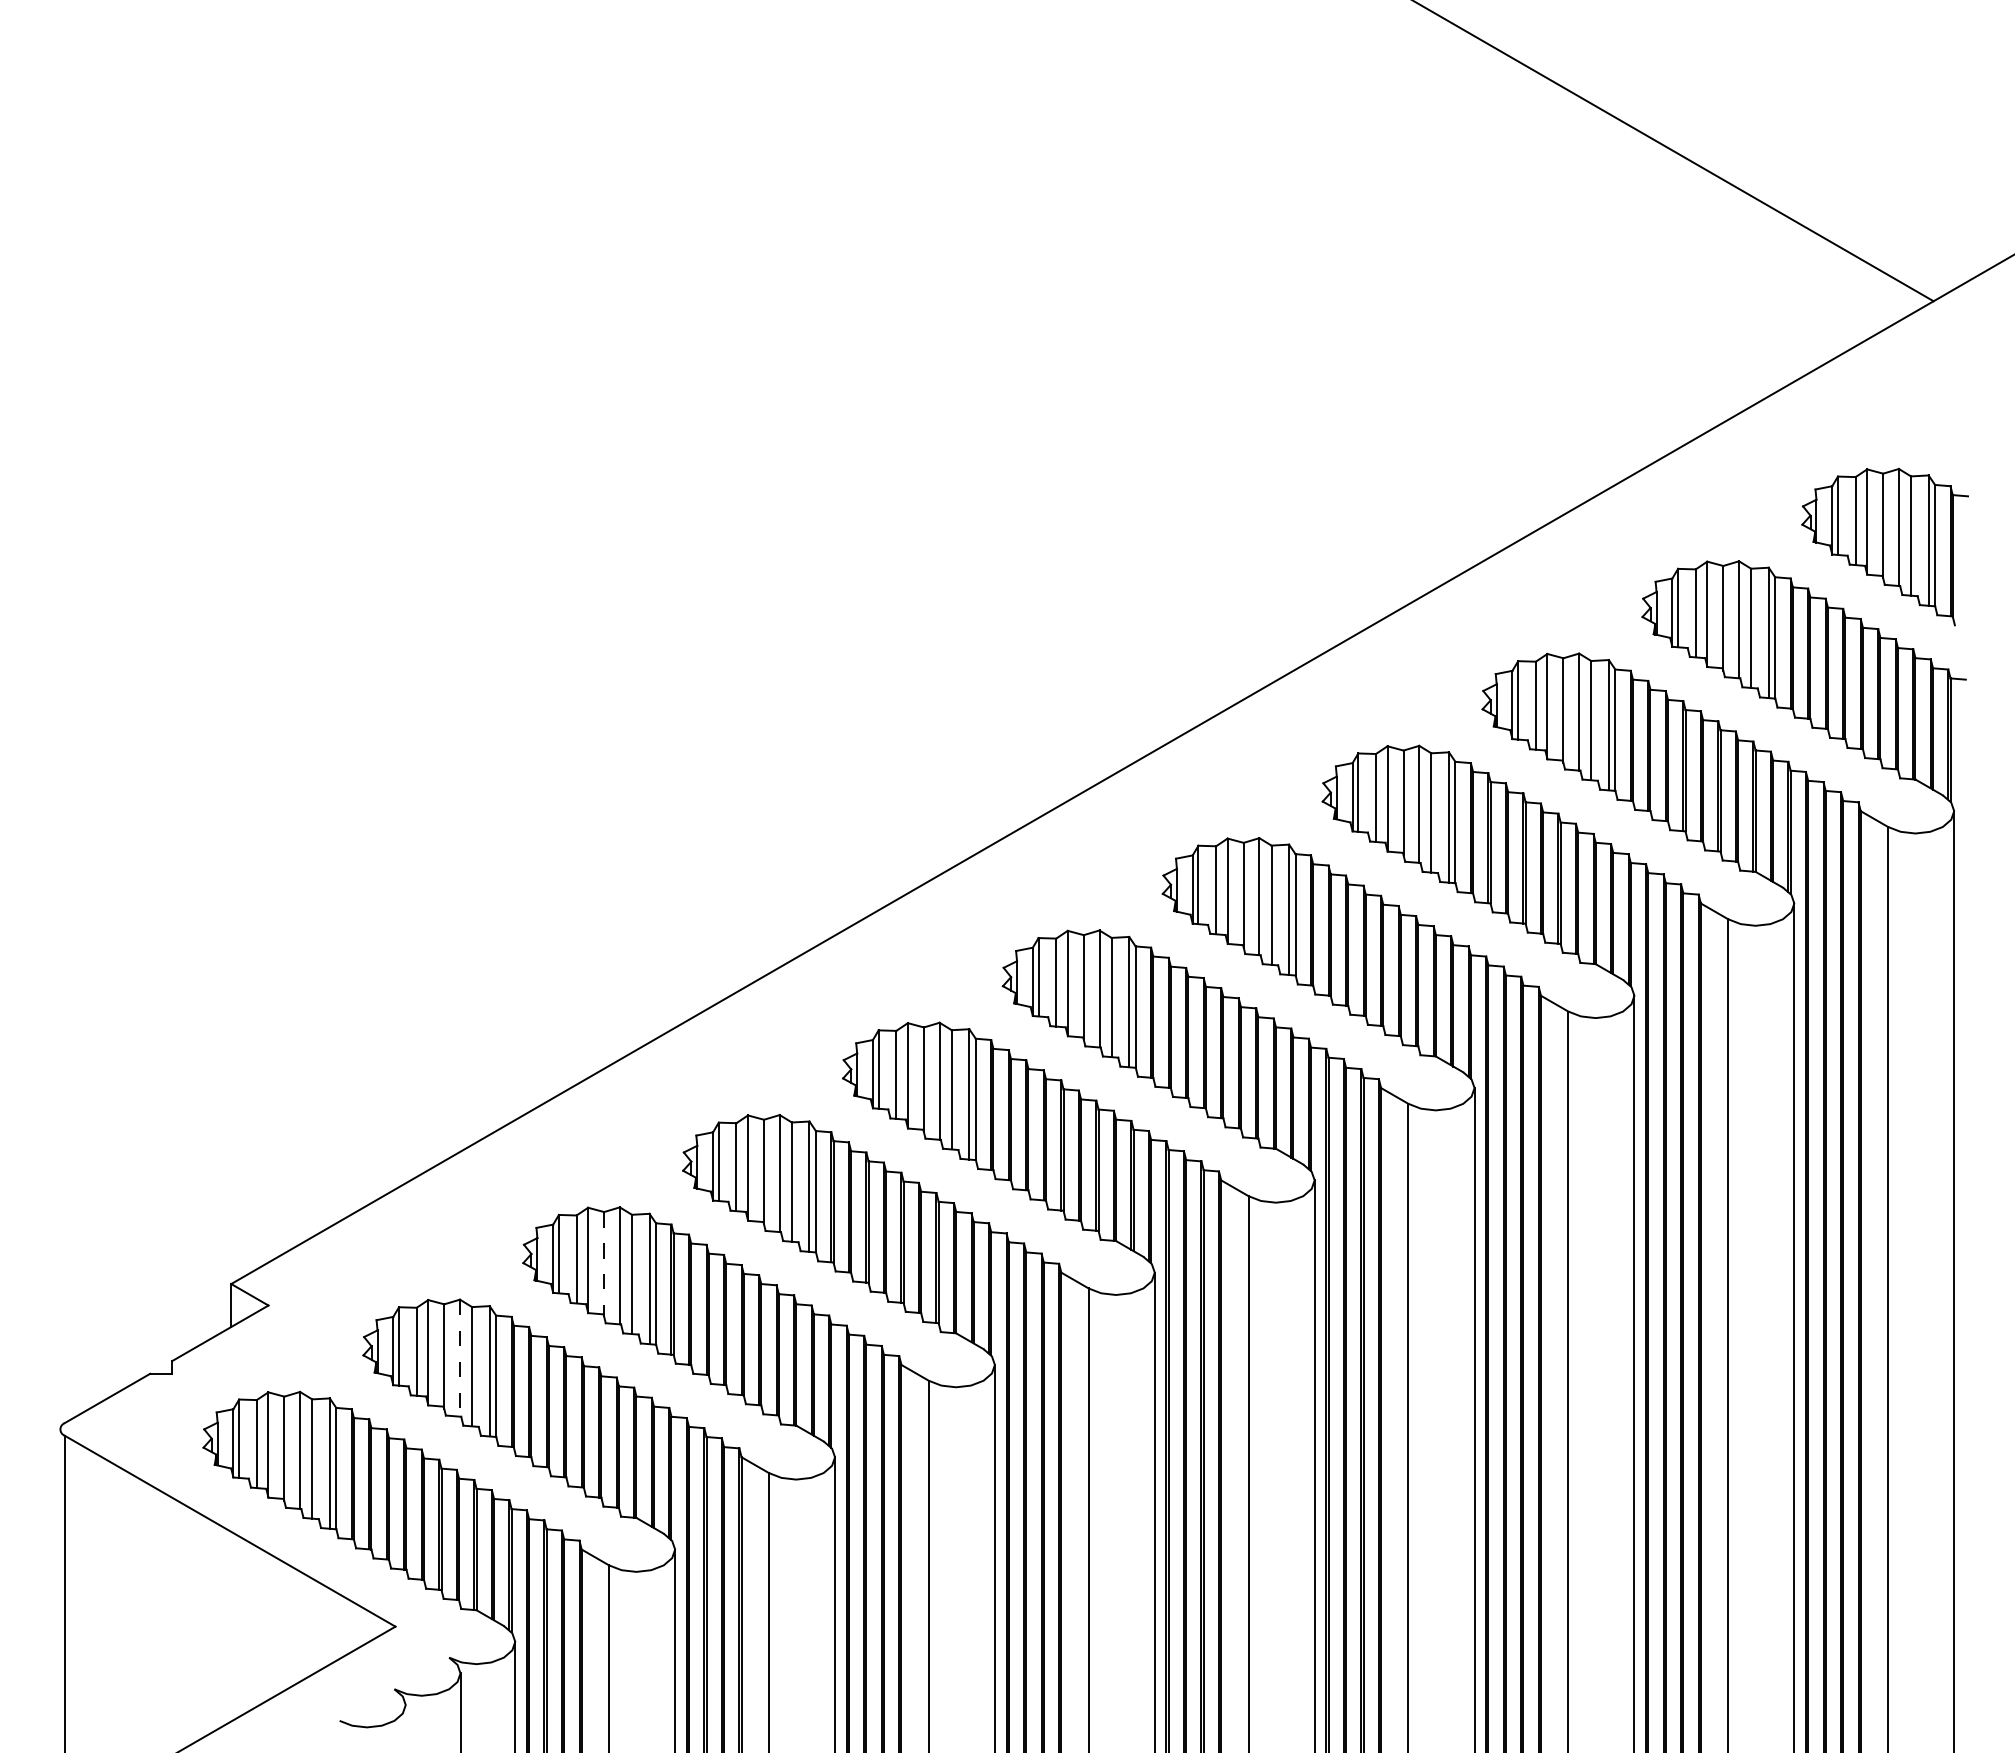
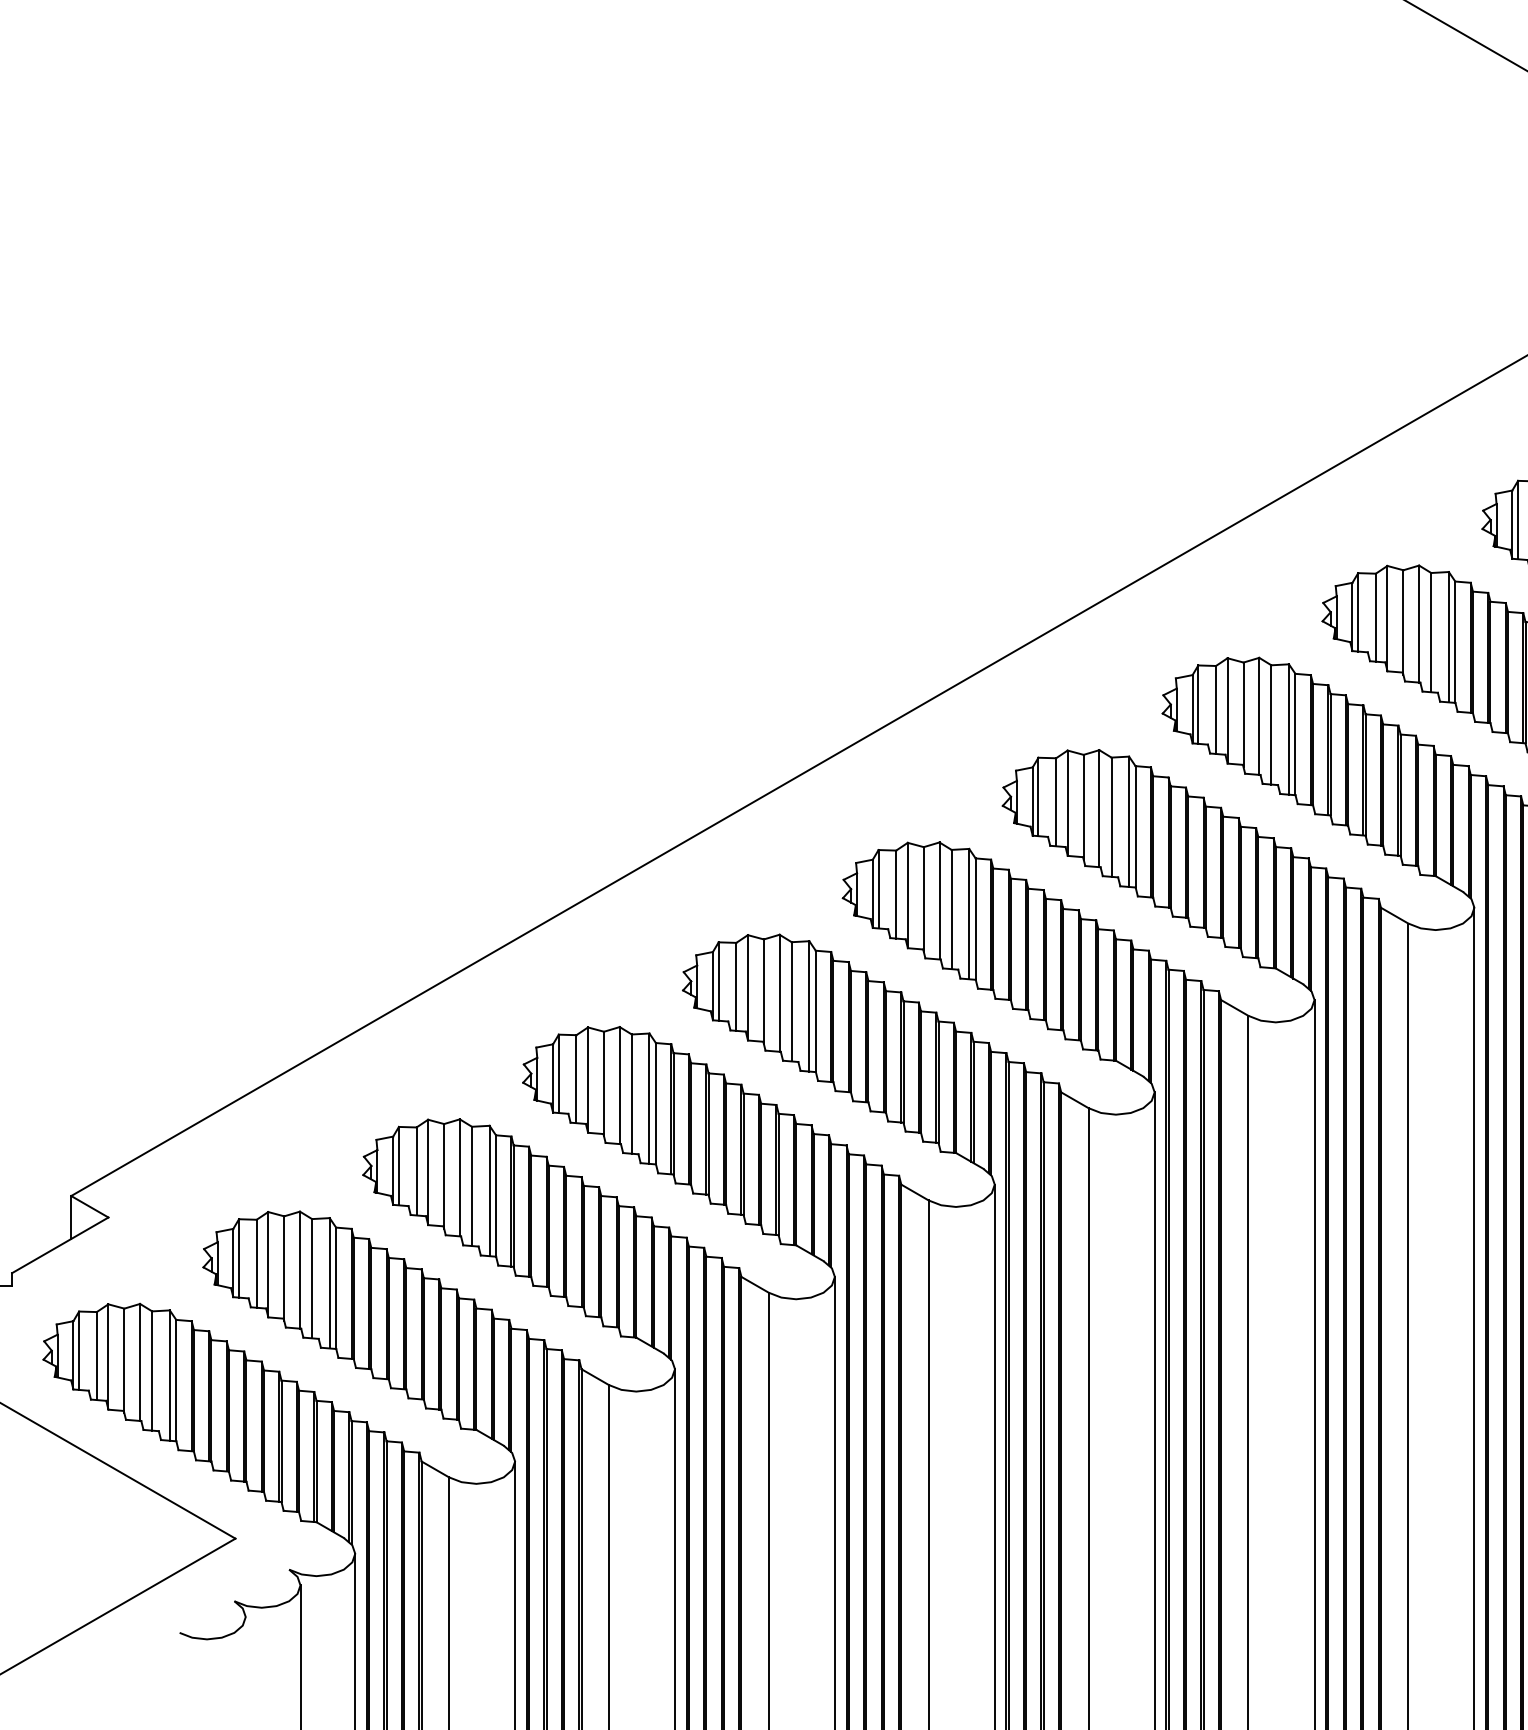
line: (604, 1264) -> (444, 1176), dashed -> solid
line: (460, 1358) -> (300, 1270), dashed -> solid

